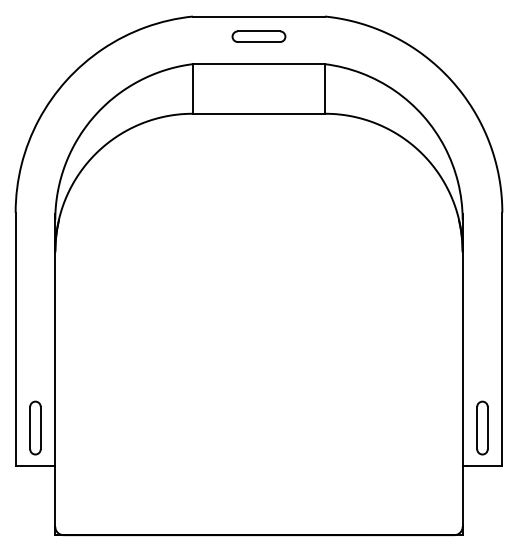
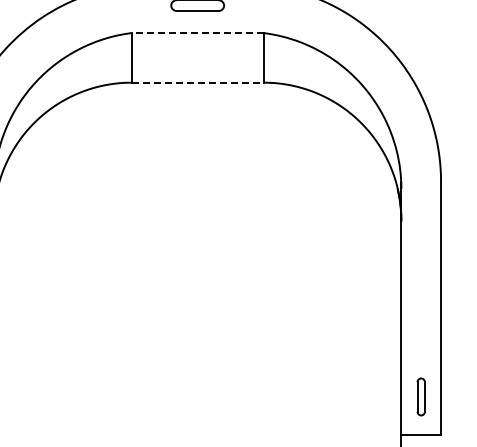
line: (258, 64) -> (197, 33), solid -> dashed
line: (259, 113) -> (198, 82), solid -> dashed
part: (482, 427) -> (421, 396), size x0.7

